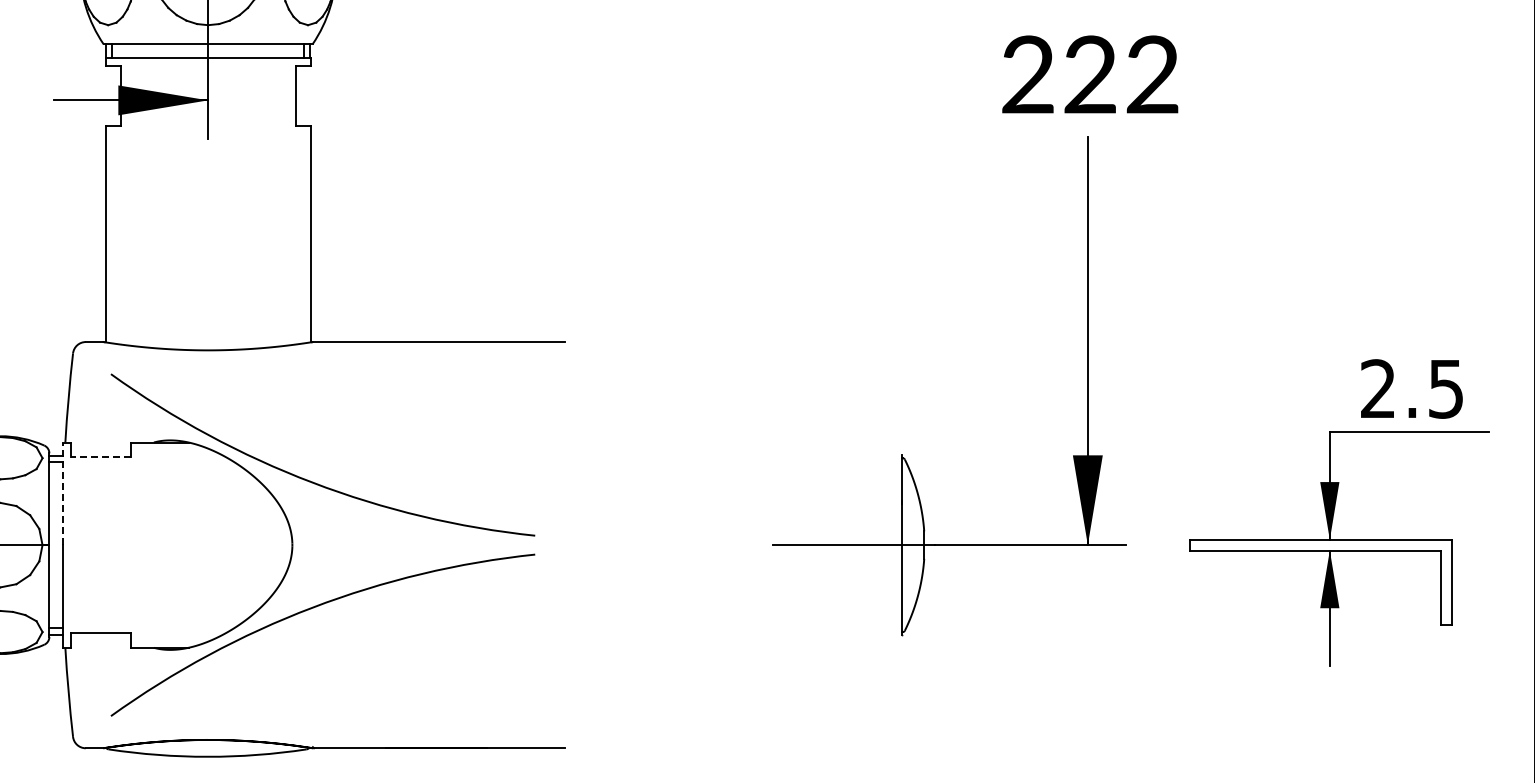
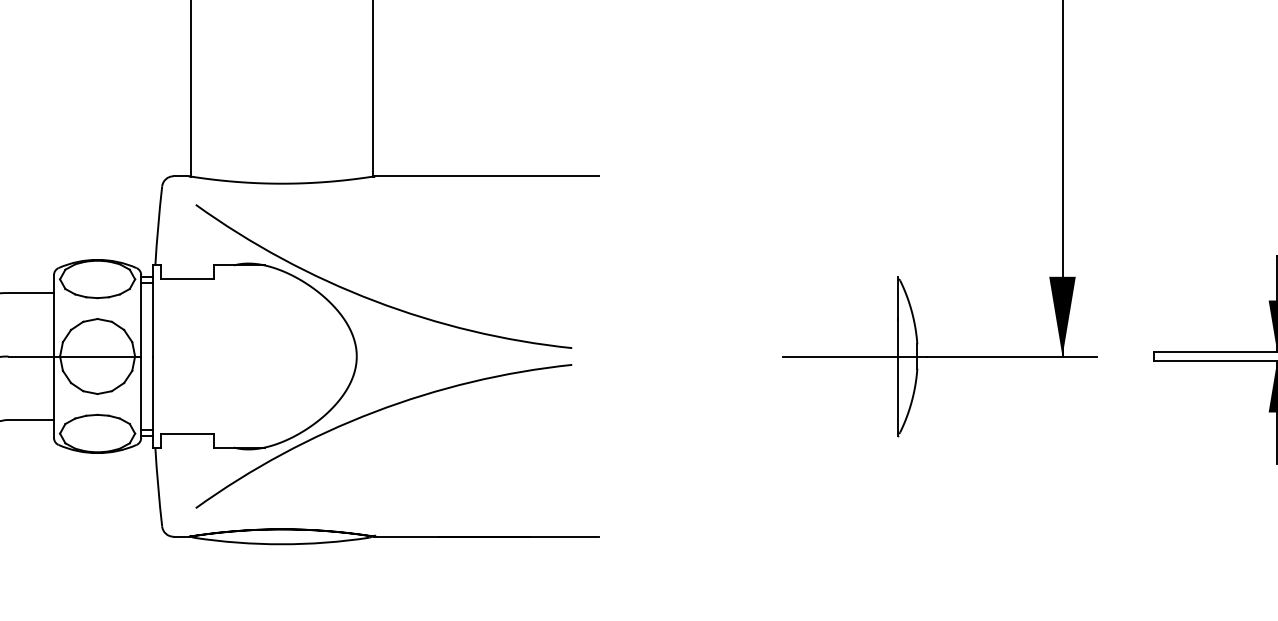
line: (101, 457) -> (187, 278), dashed -> solid
line: (62, 493) -> (152, 310), dashed -> solid

